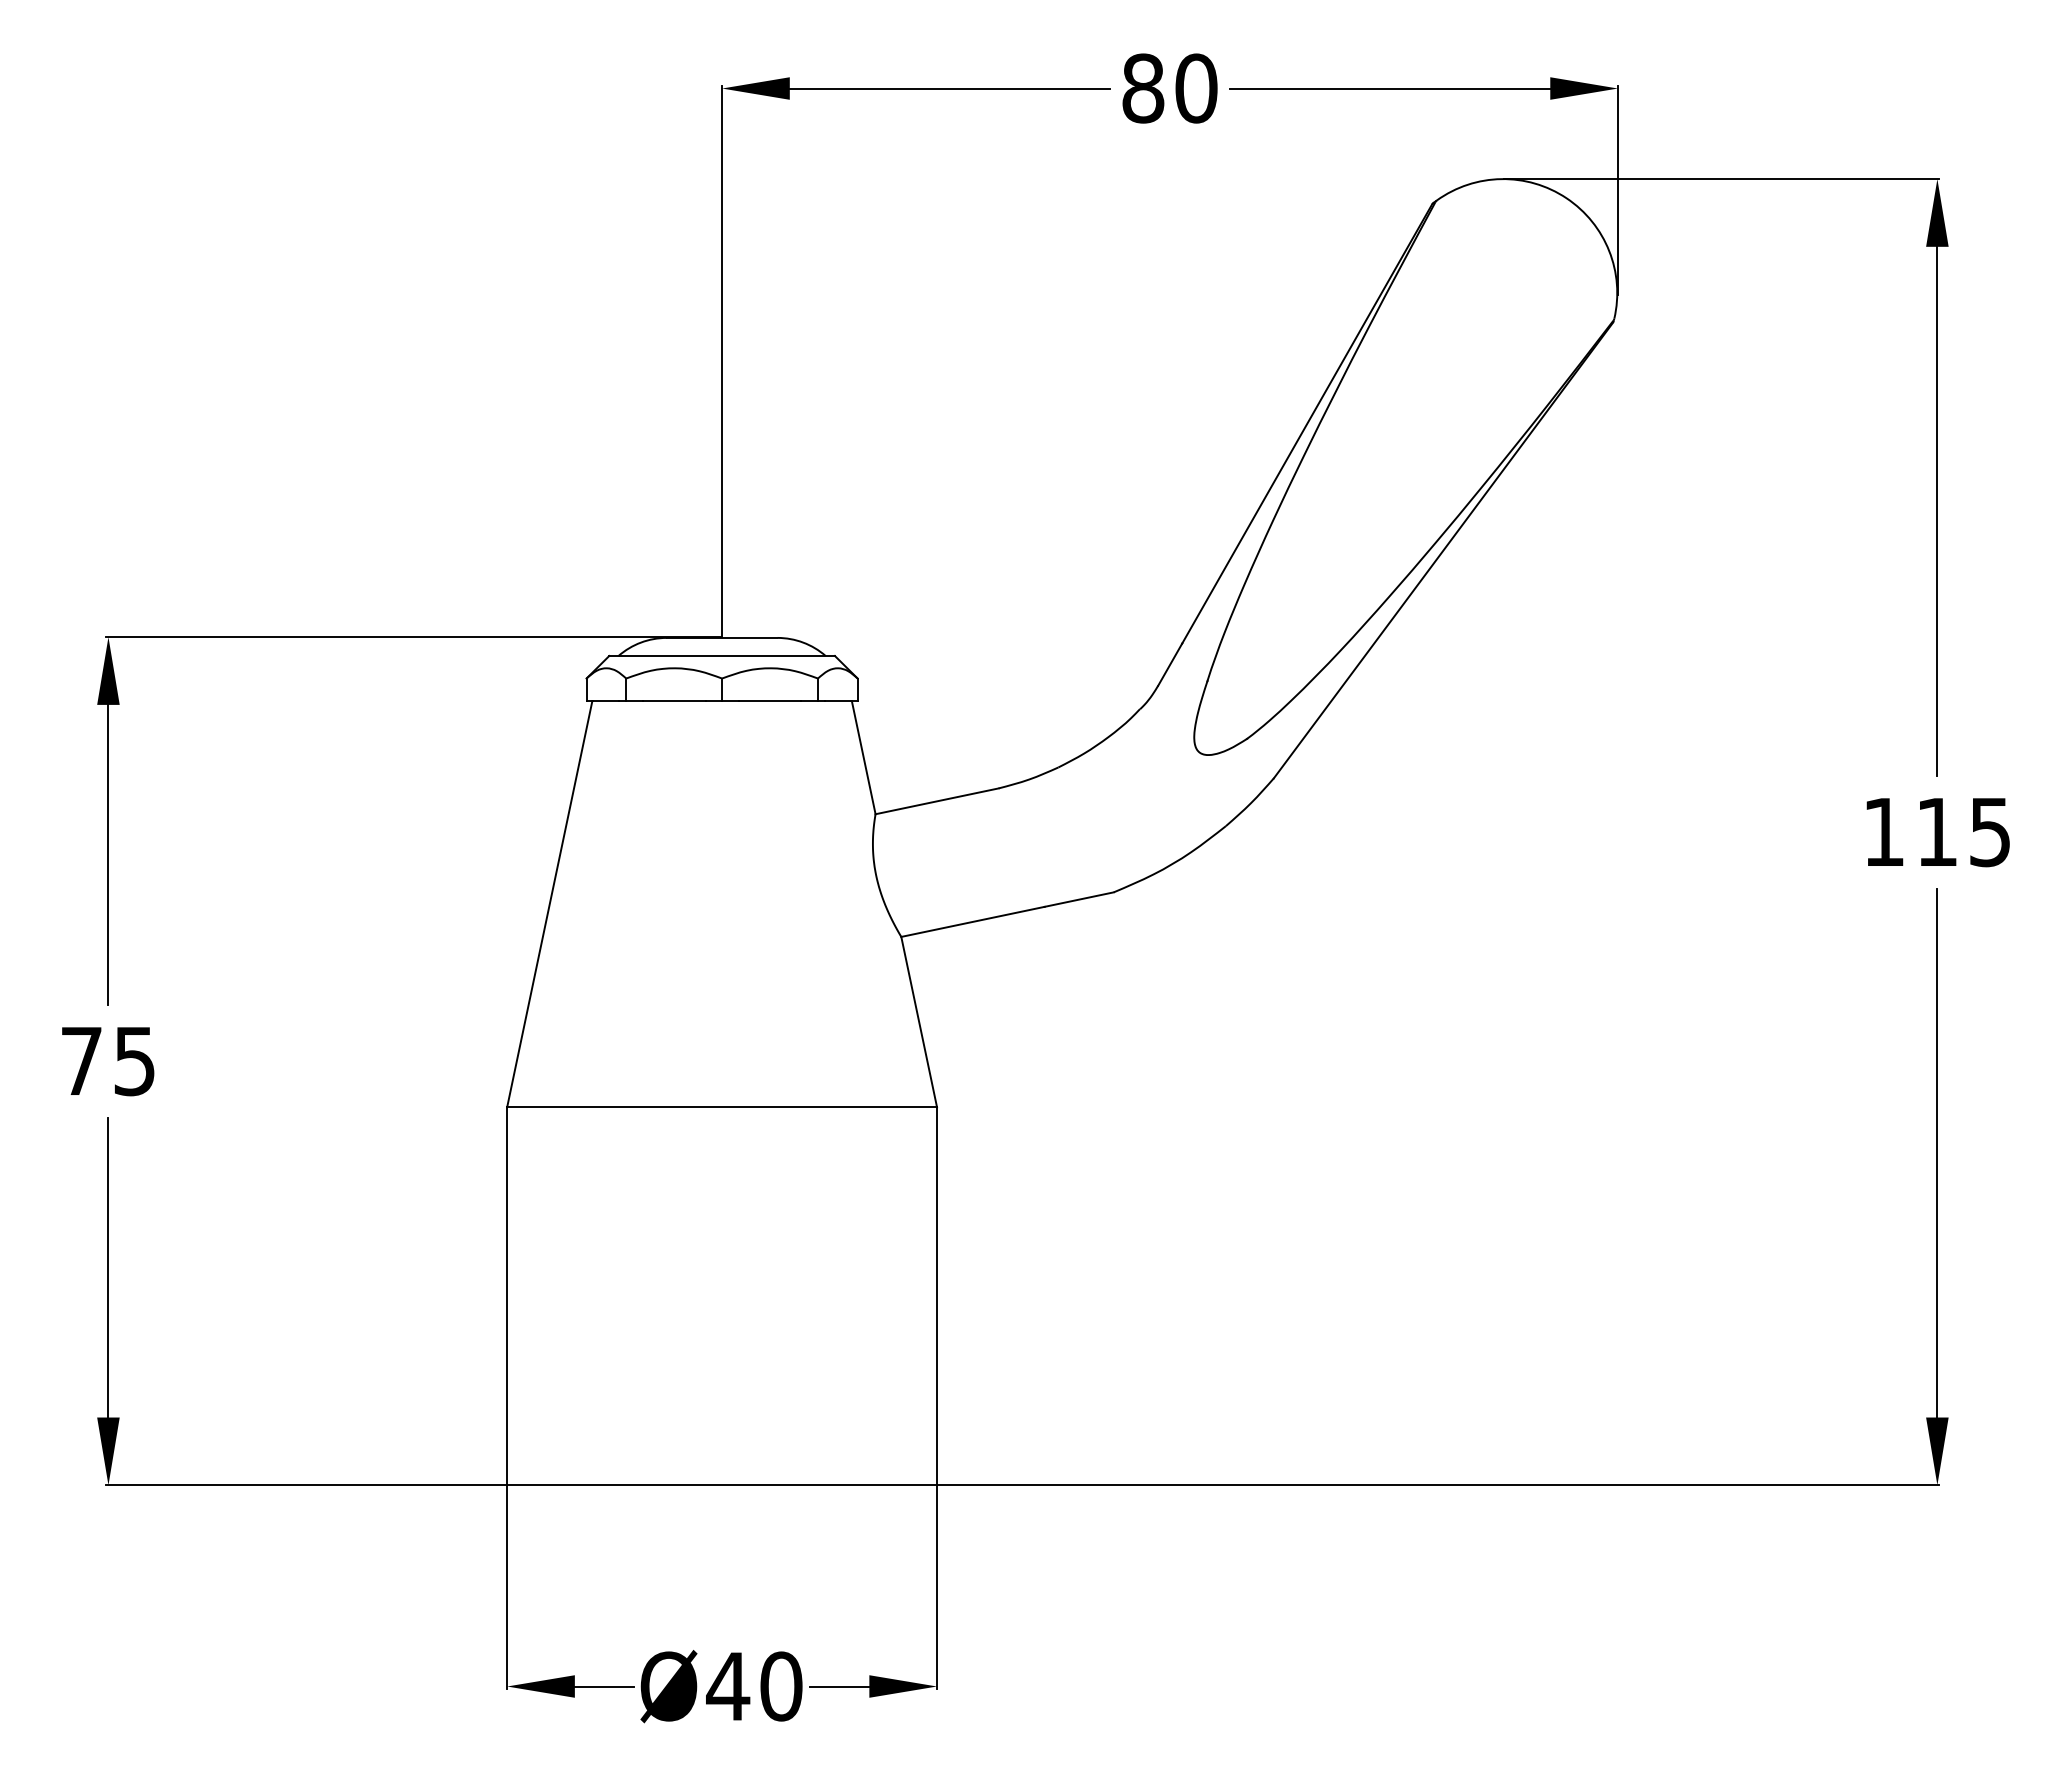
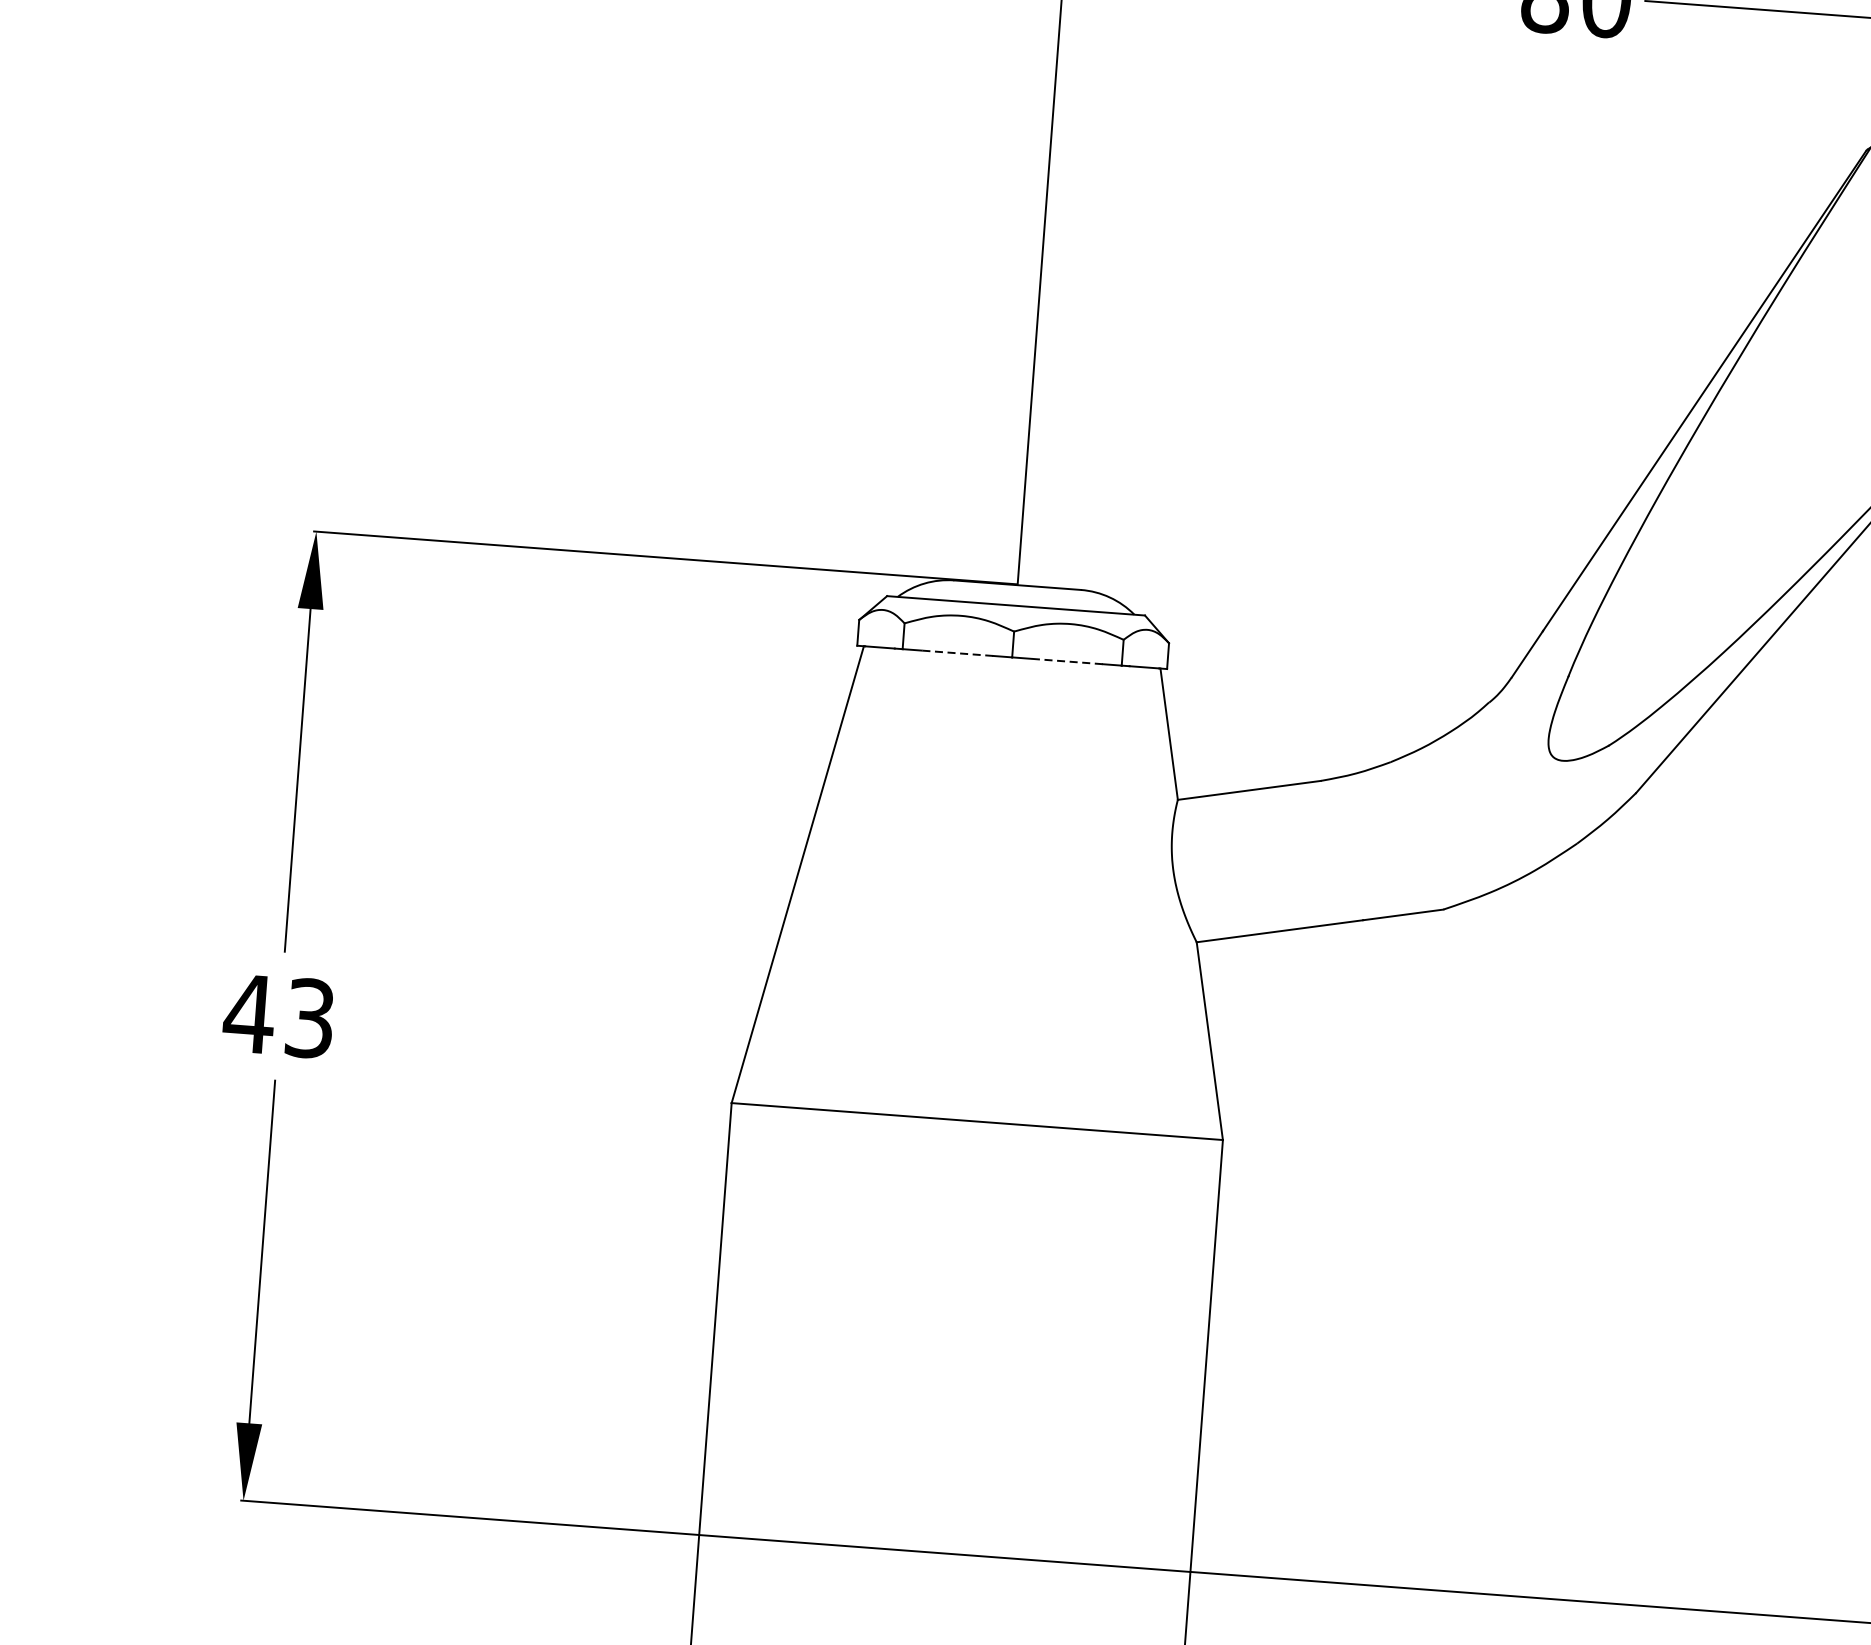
line: (673, 701) -> (956, 653), solid -> dashed
line: (769, 701) -> (1066, 661), solid -> dashed
text: (106, 1060) -> (277, 1015), 75 -> 43

